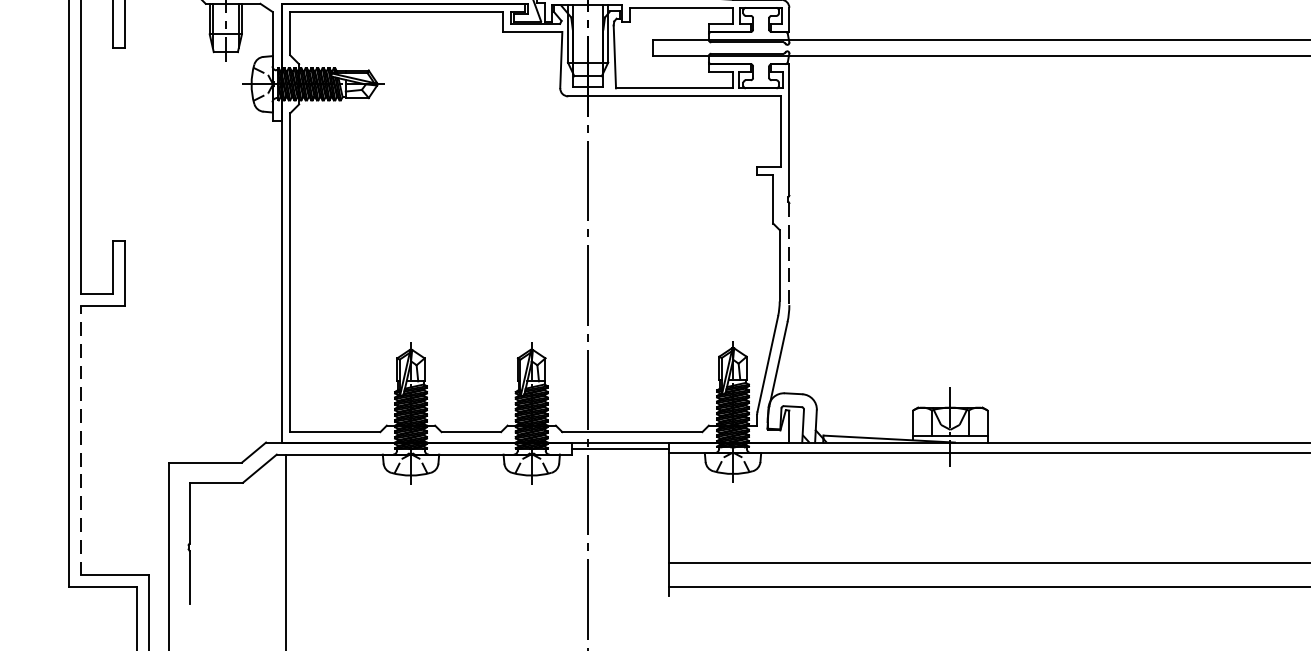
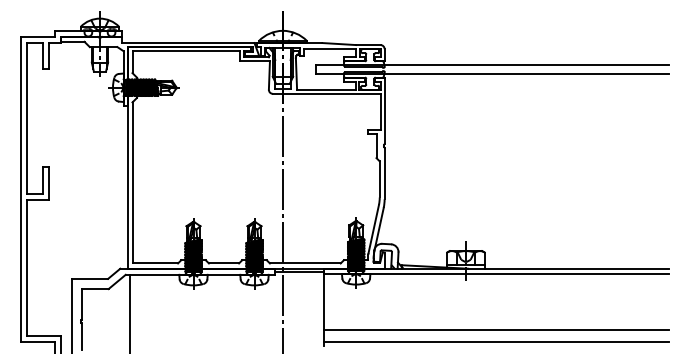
line: (789, 254) -> (384, 173), dashed -> solid
line: (80, 440) -> (26, 267), dashed -> solid

